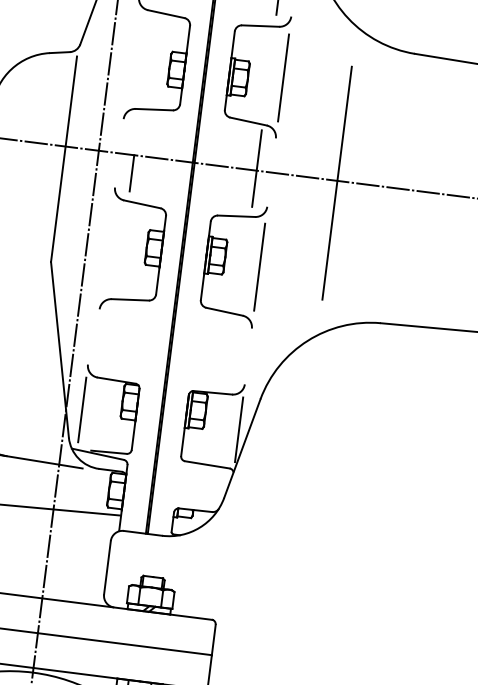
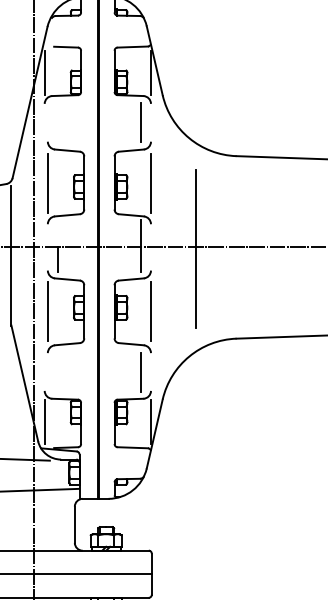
line: (130, 57) -> (47, 182), added
line: (106, 247) -> (47, 311), added
line: (232, 355) -> (140, 372), added

